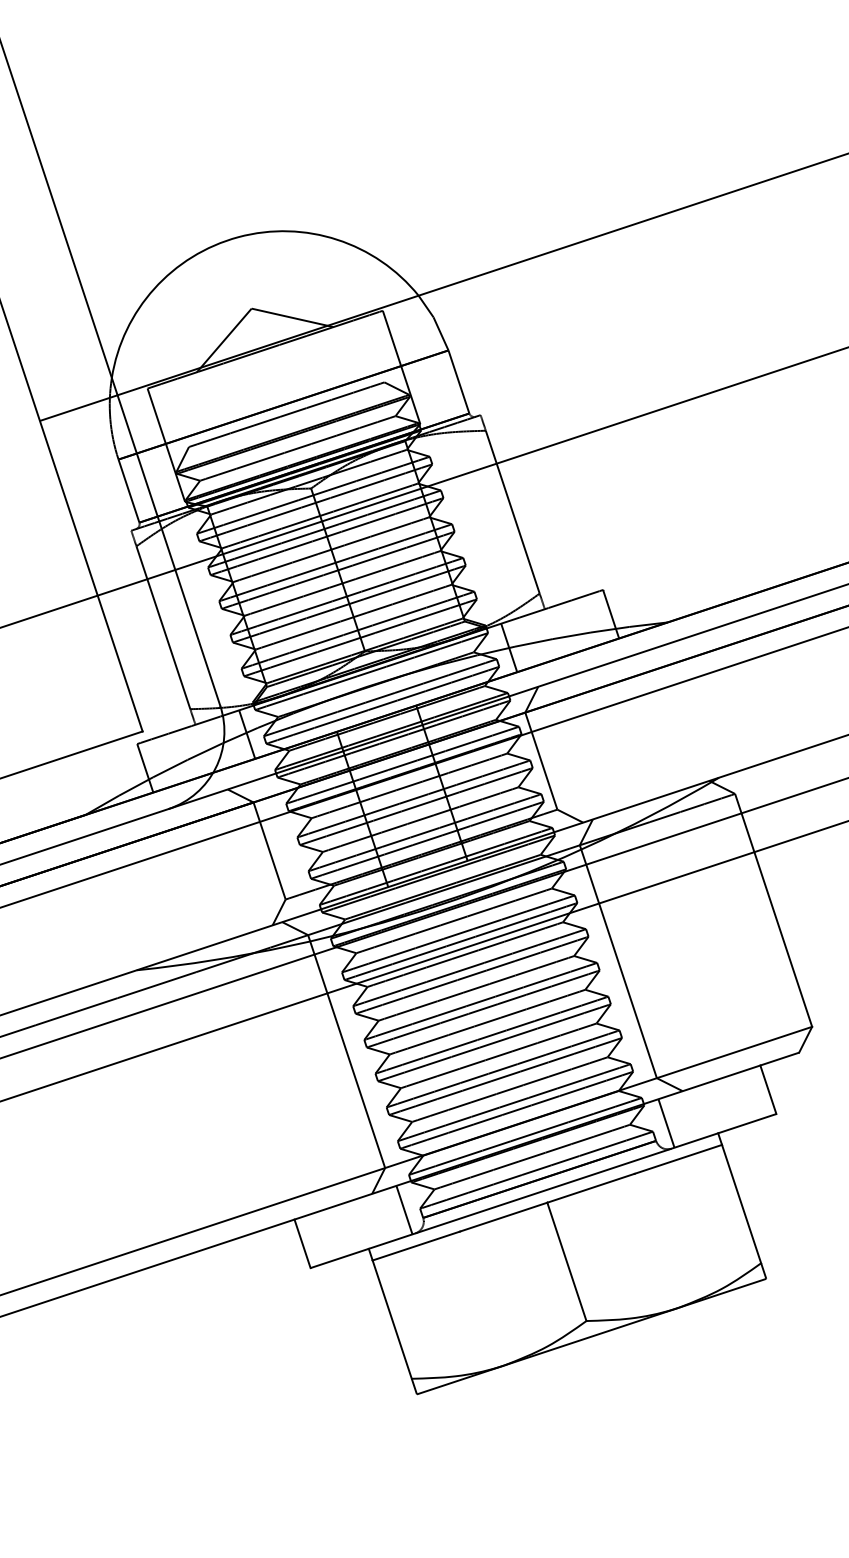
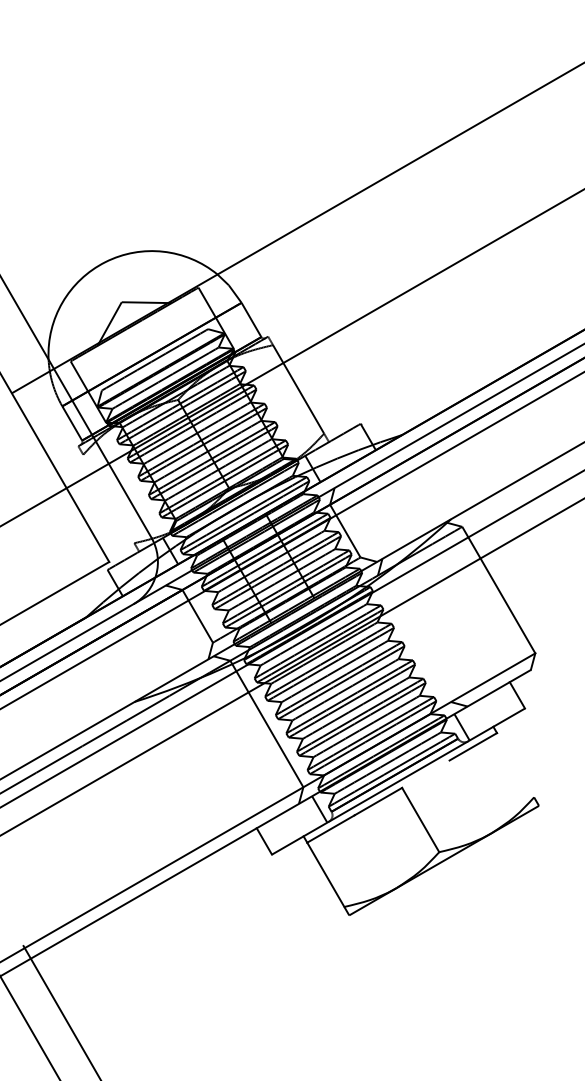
line: (163, 626) -> (108, 498), removed
line: (618, 961) -> (414, 638), removed
line: (590, 1186) -> (425, 773), removed
line: (741, 1204) -> (515, 765), removed

